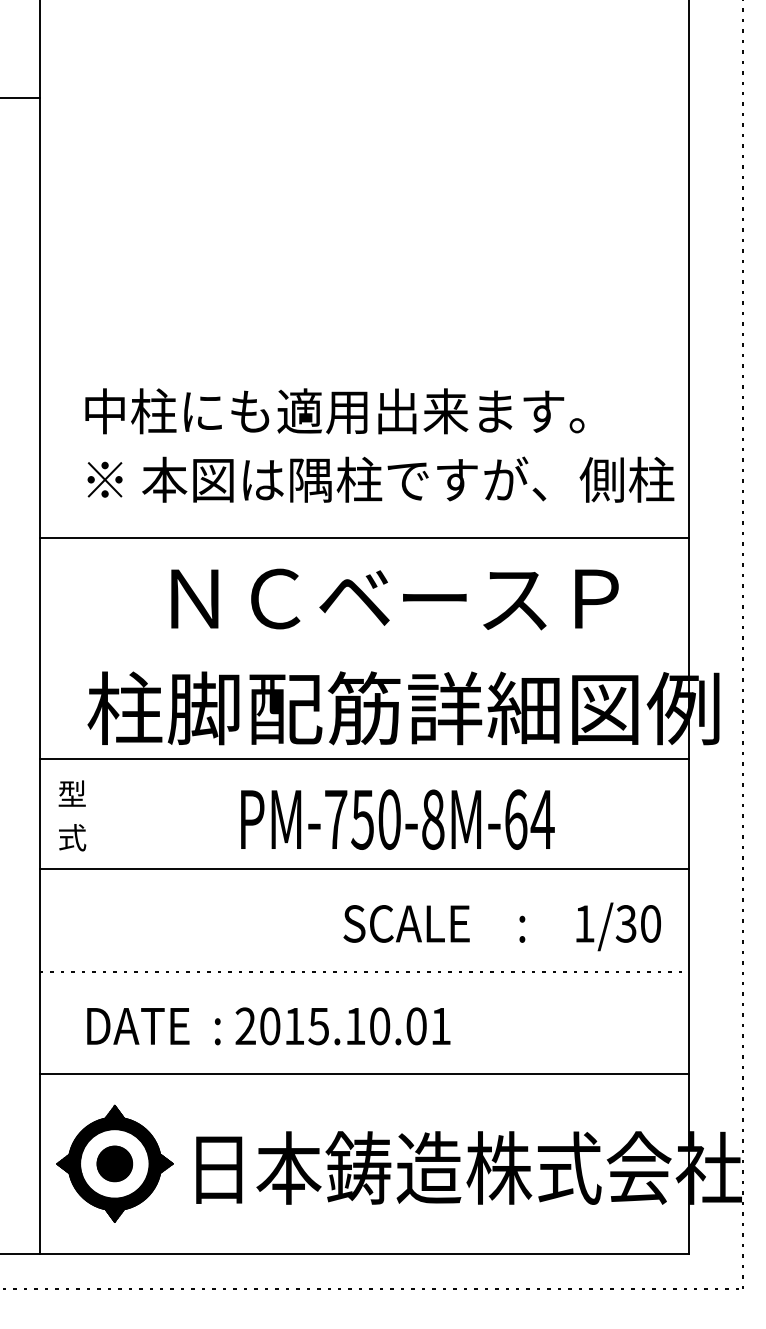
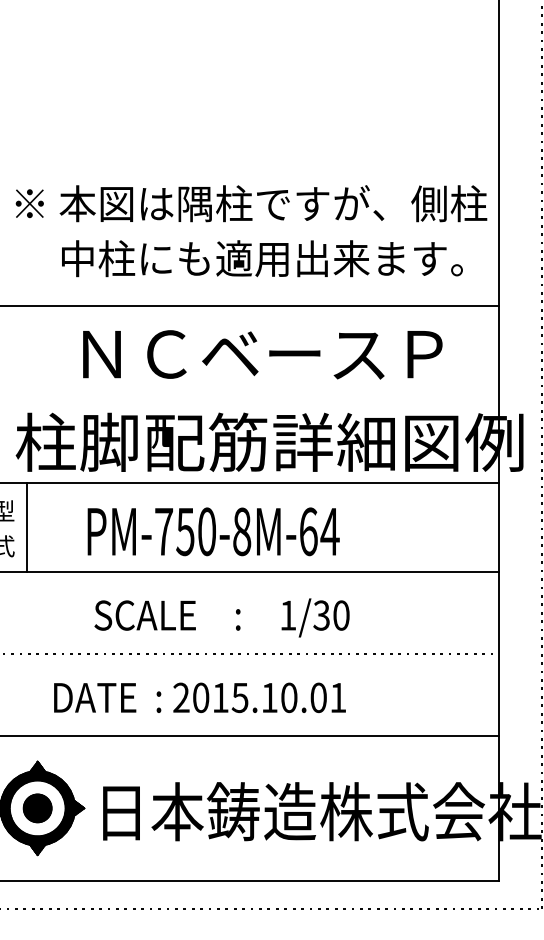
text: (379, 411) -> (250, 203), 中柱にも適用出来ます。 -> ※ 本図は隅柱ですが、側柱
text: (380, 479) -> (251, 258), ※ 本図は隅柱ですが、側柱 -> 中柱にも適用出来ます。
line: (100, 814) -> (26, 527), added
text: (397, 819) -> (213, 531), moved
text: (501, 926) -> (221, 617), moved
text: (268, 1026) -> (199, 697), moved

